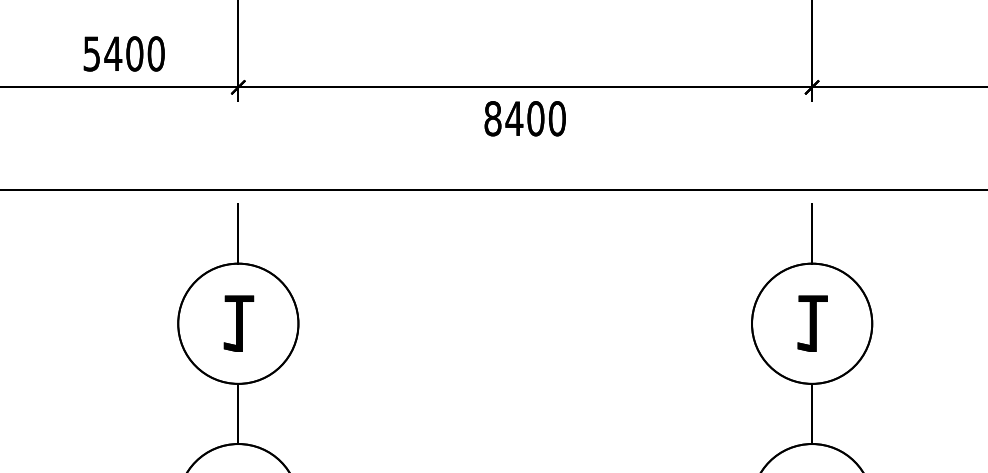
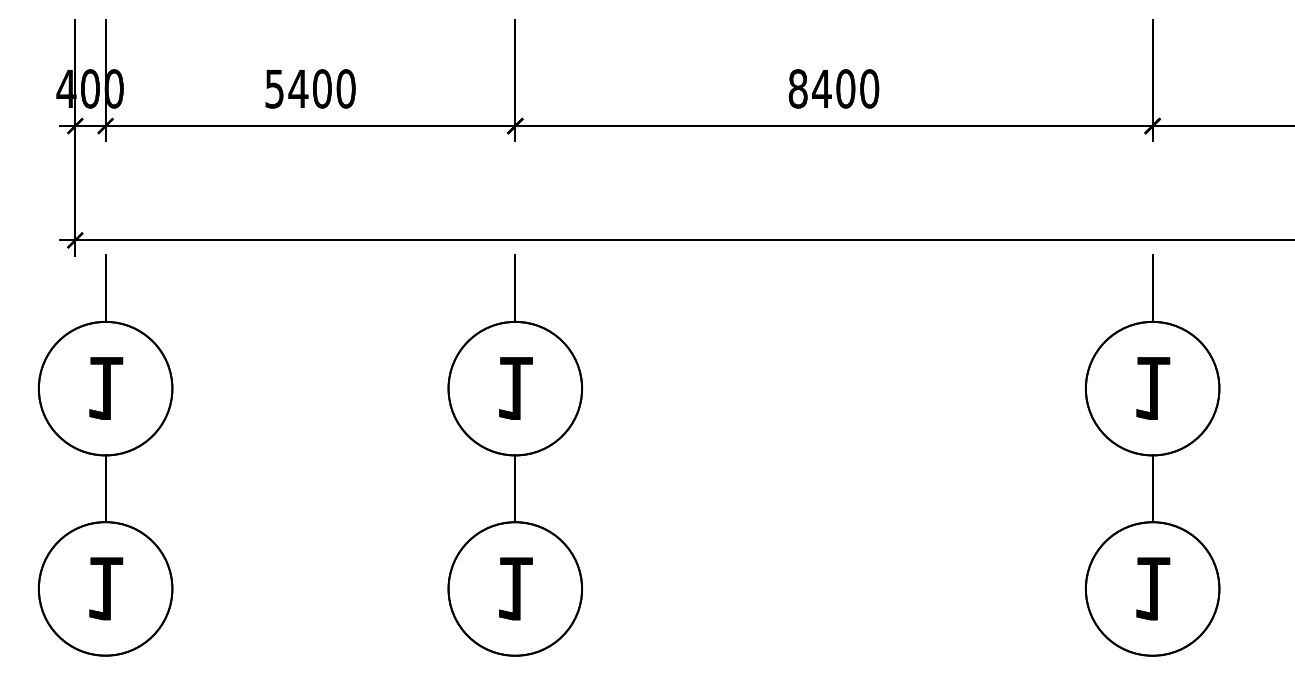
text: (124, 53) -> (310, 88), moved
text: (524, 118) -> (833, 88), moved

